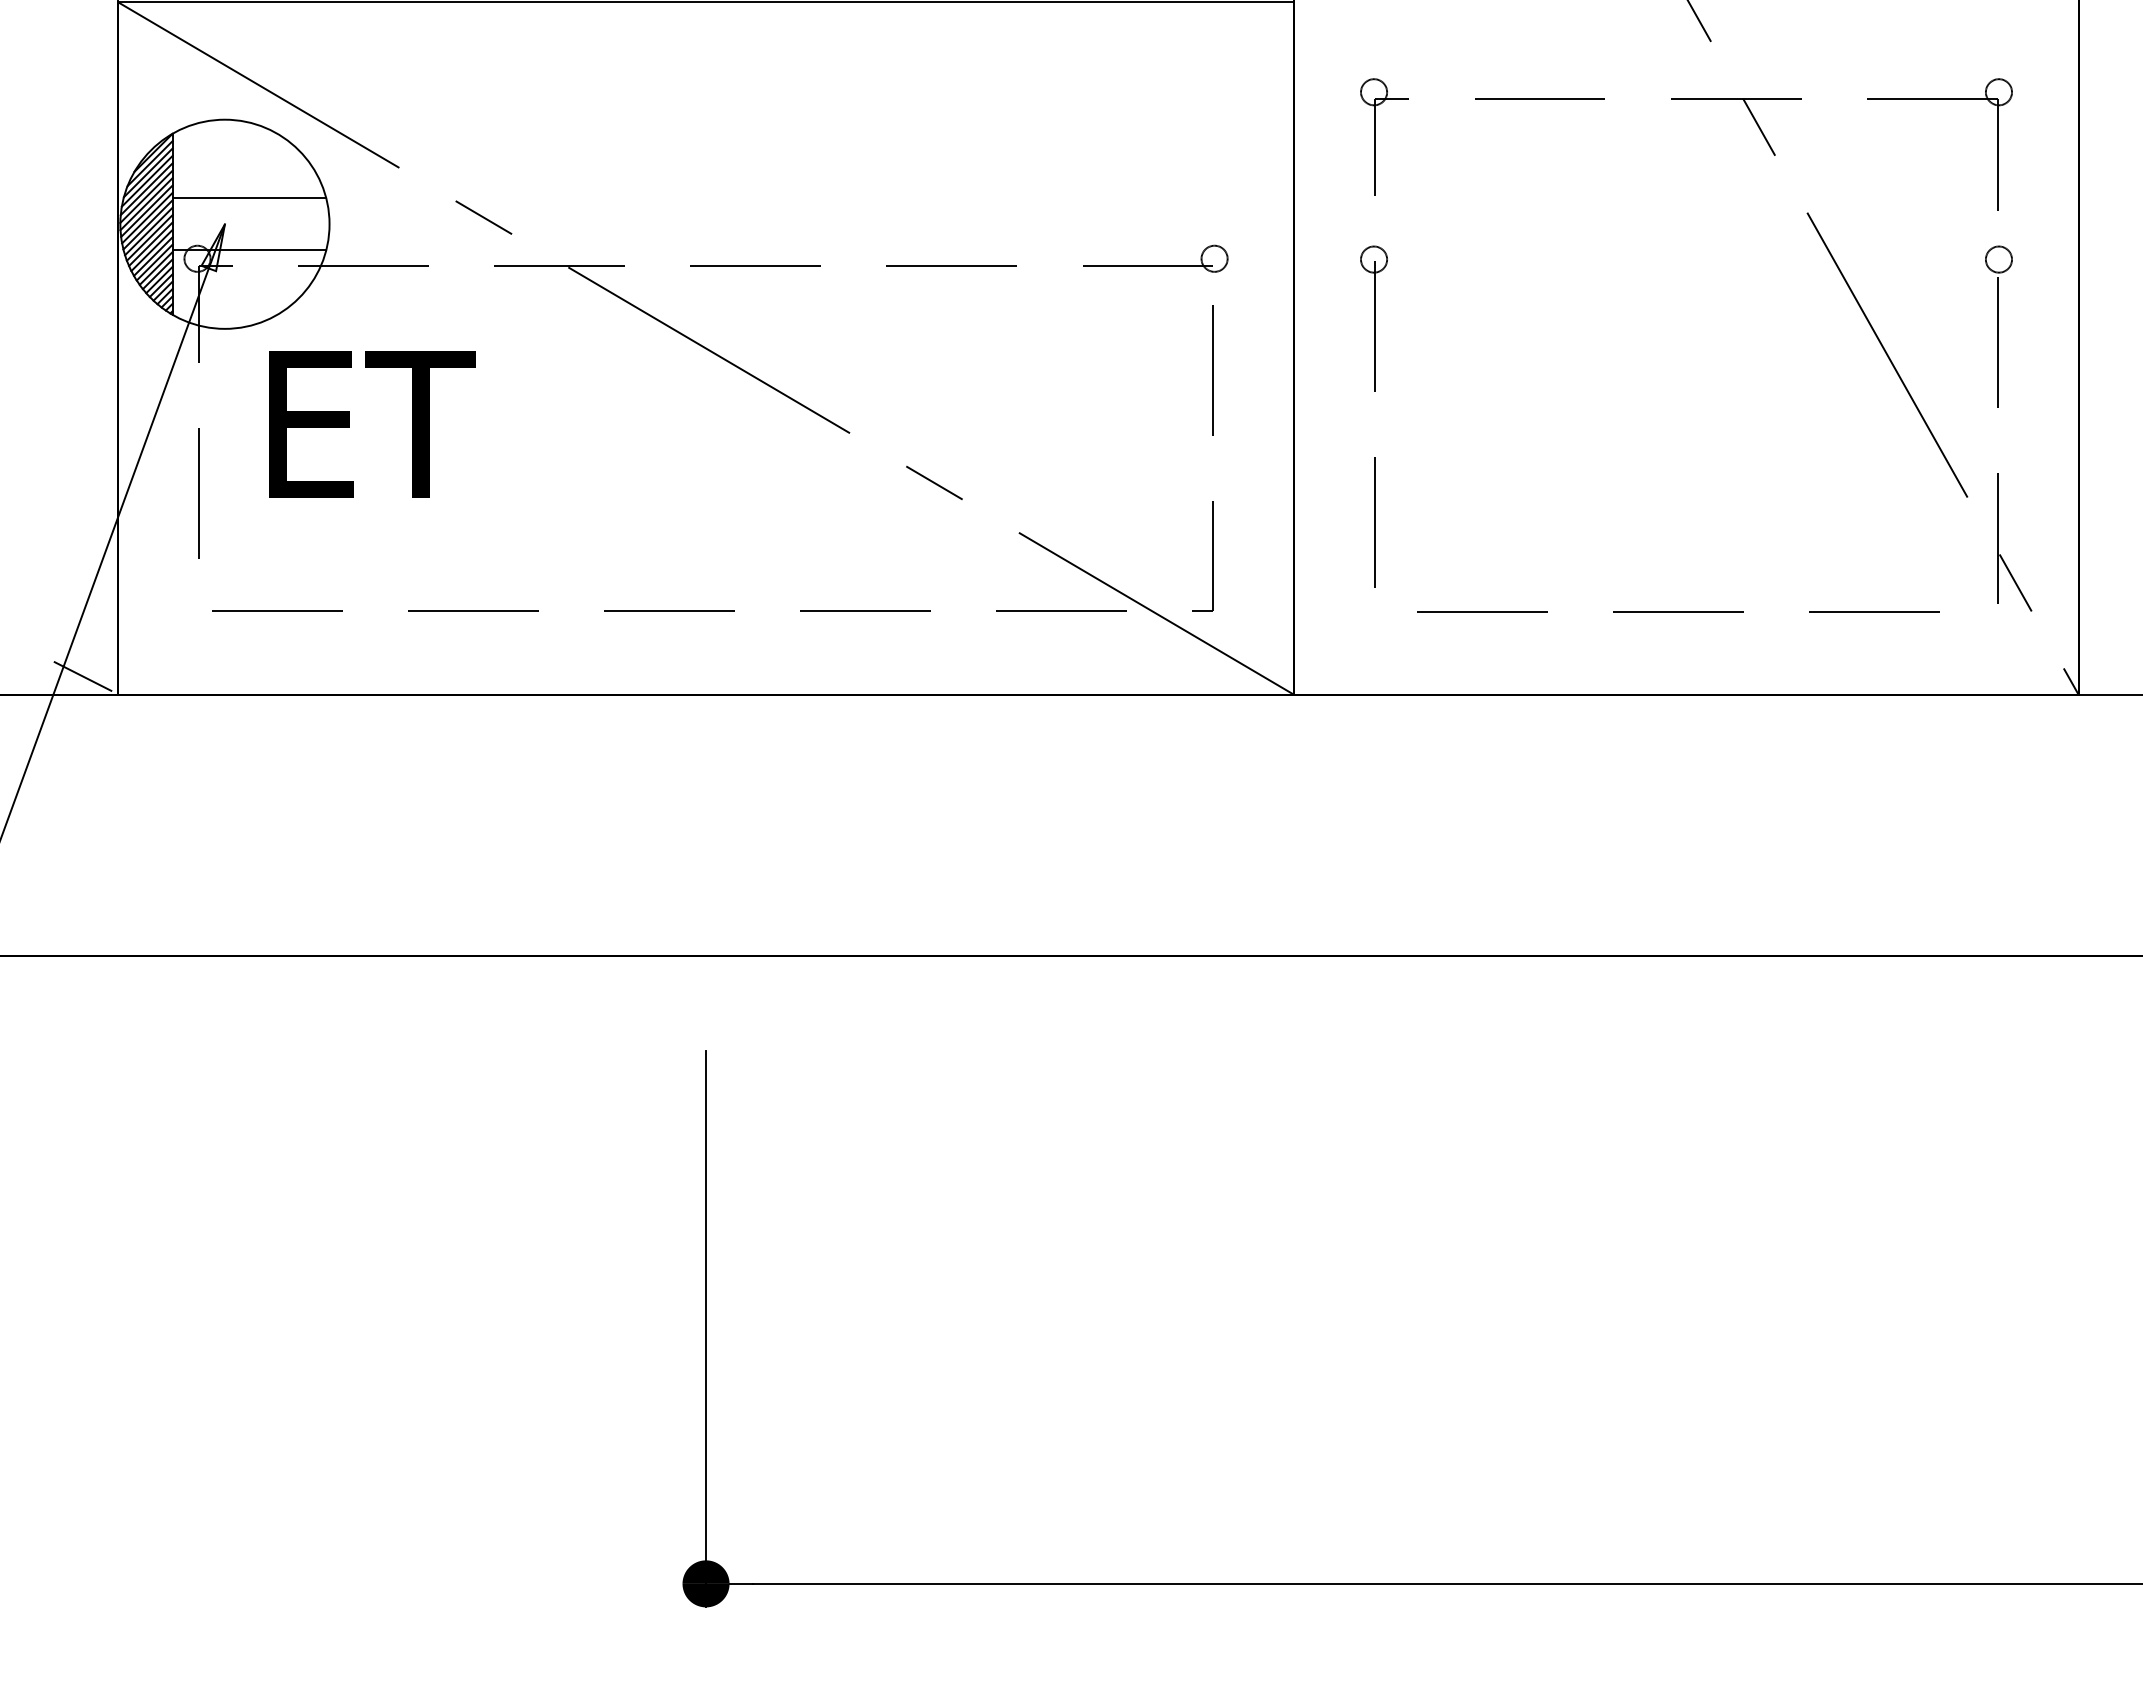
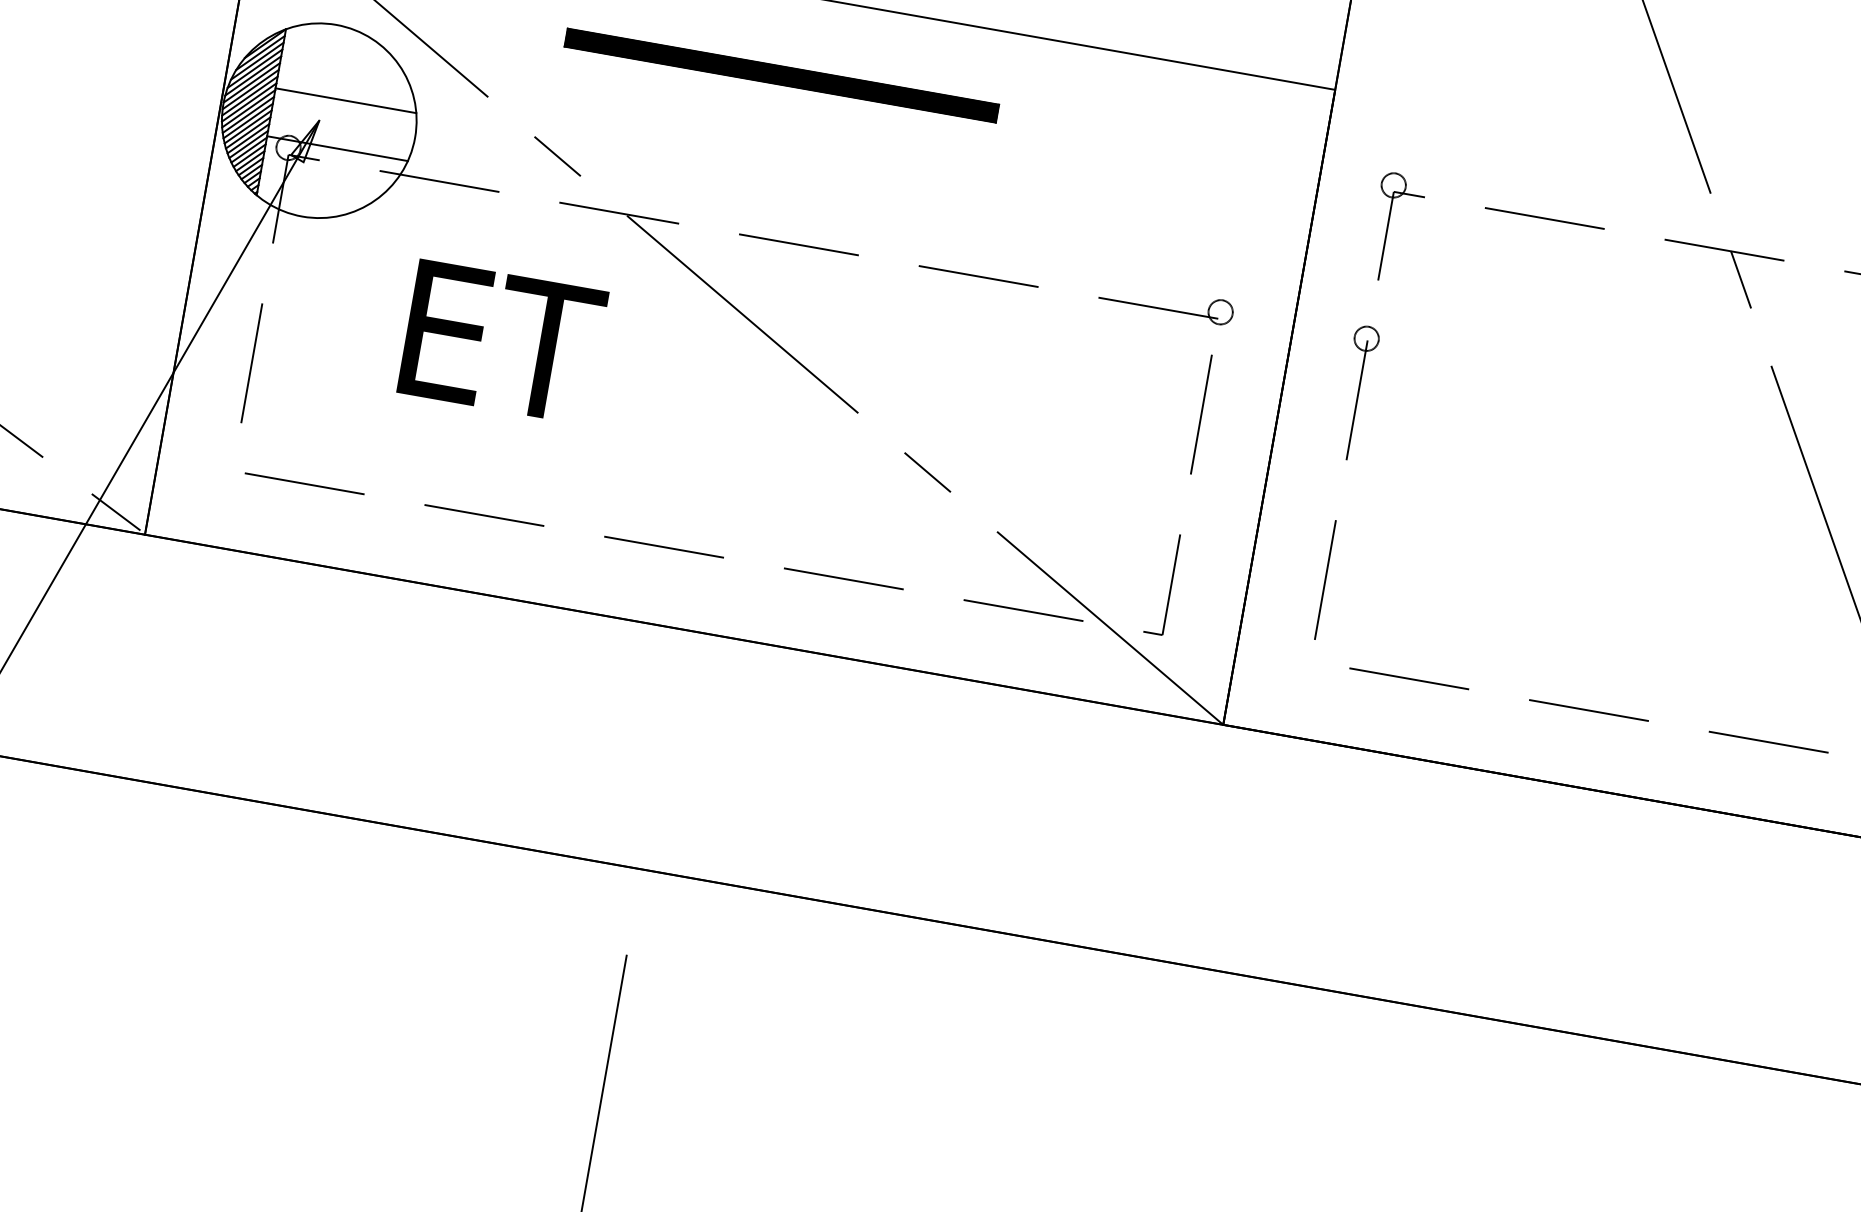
part: (705, 89) -> (781, 74), added
text: (372, 424) -> (502, 342), moved

